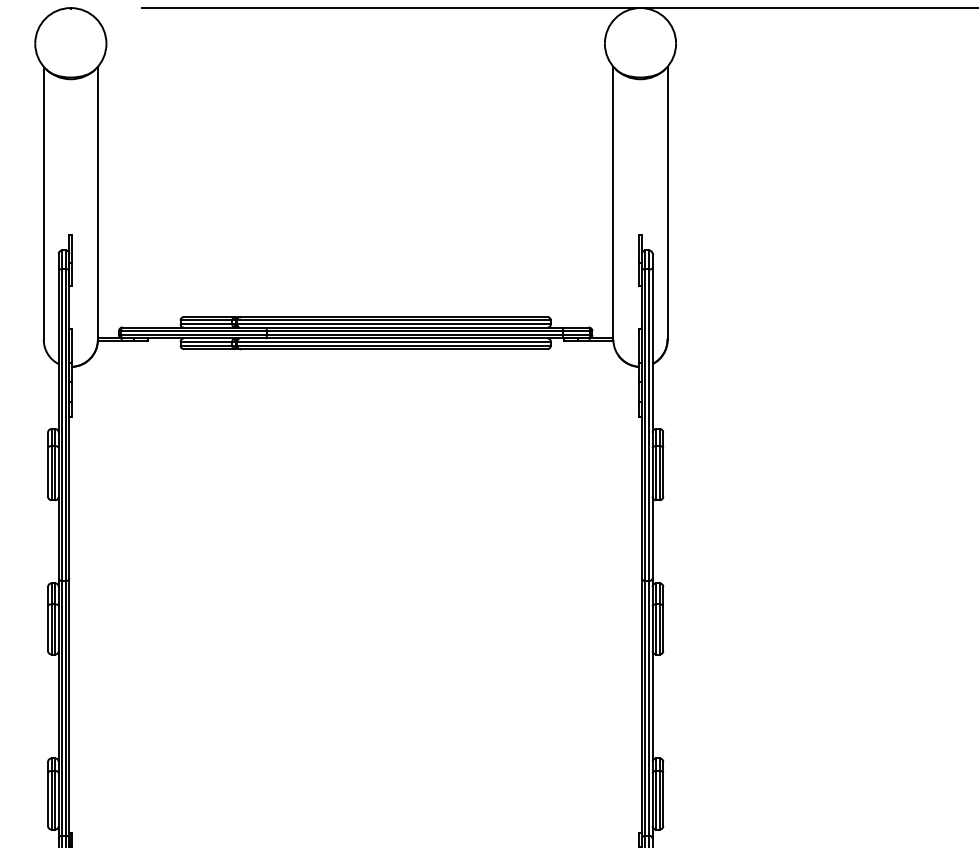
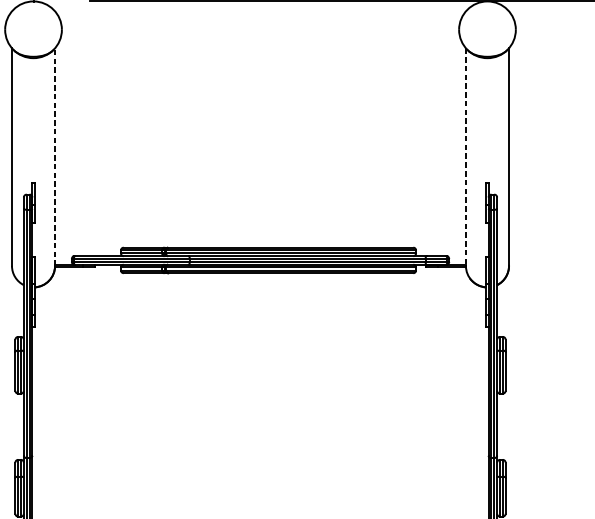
line: (97, 203) -> (54, 157), solid -> dashed
line: (613, 203) -> (465, 157), solid -> dashed

